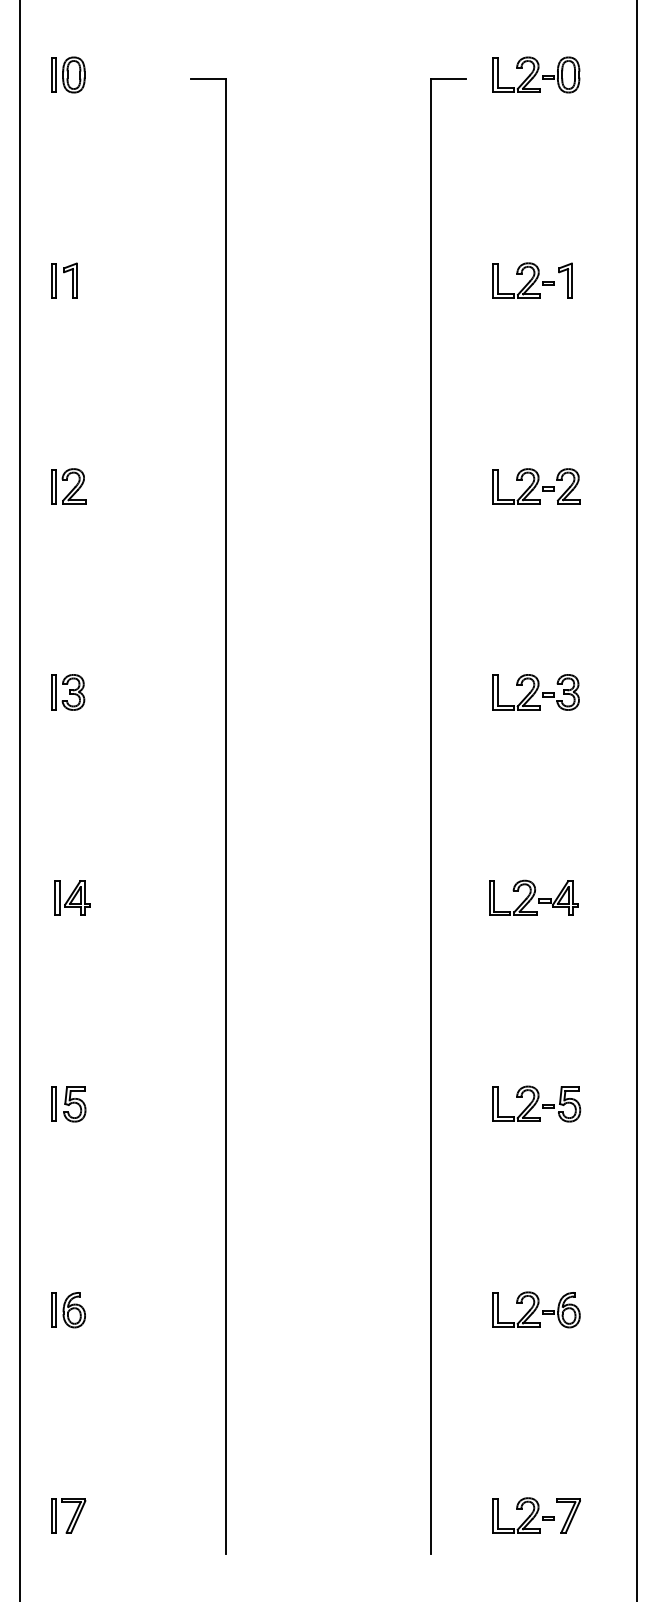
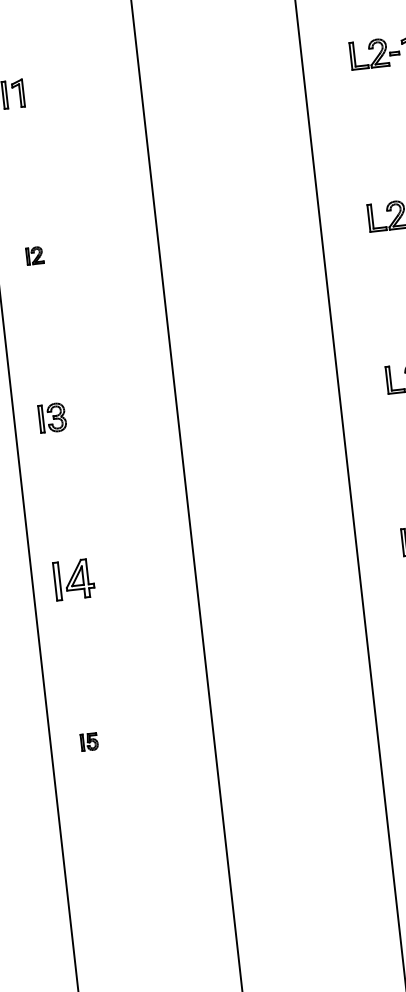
part: (68, 486) -> (34, 255), size x0.6
part: (72, 897) -> (74, 578), size x1.4
part: (68, 1104) -> (89, 742), size x0.6
part: (68, 1310) -> (107, 904), removed

